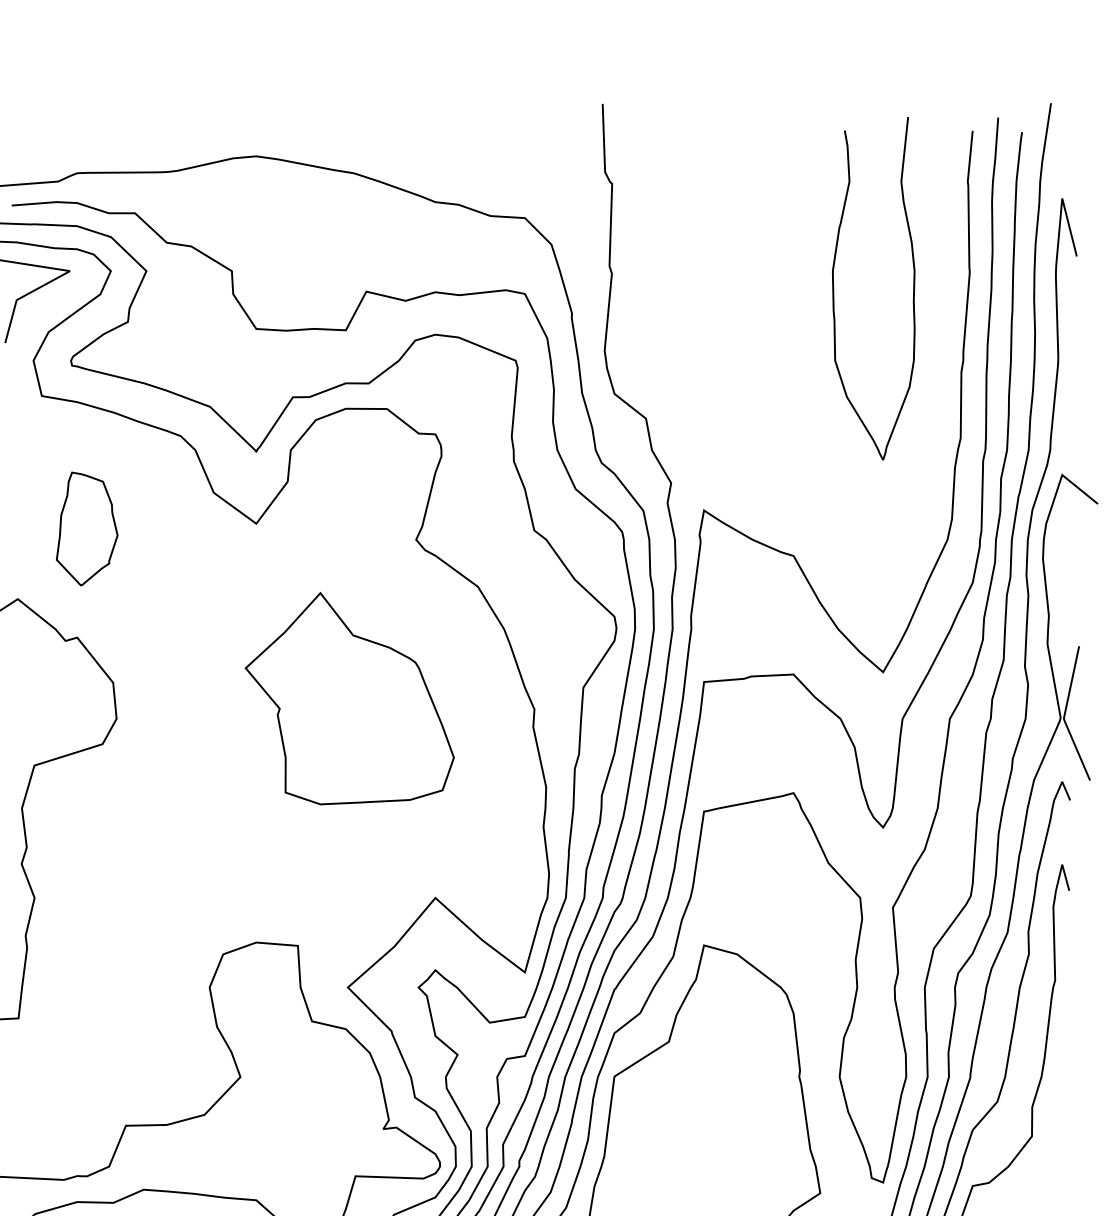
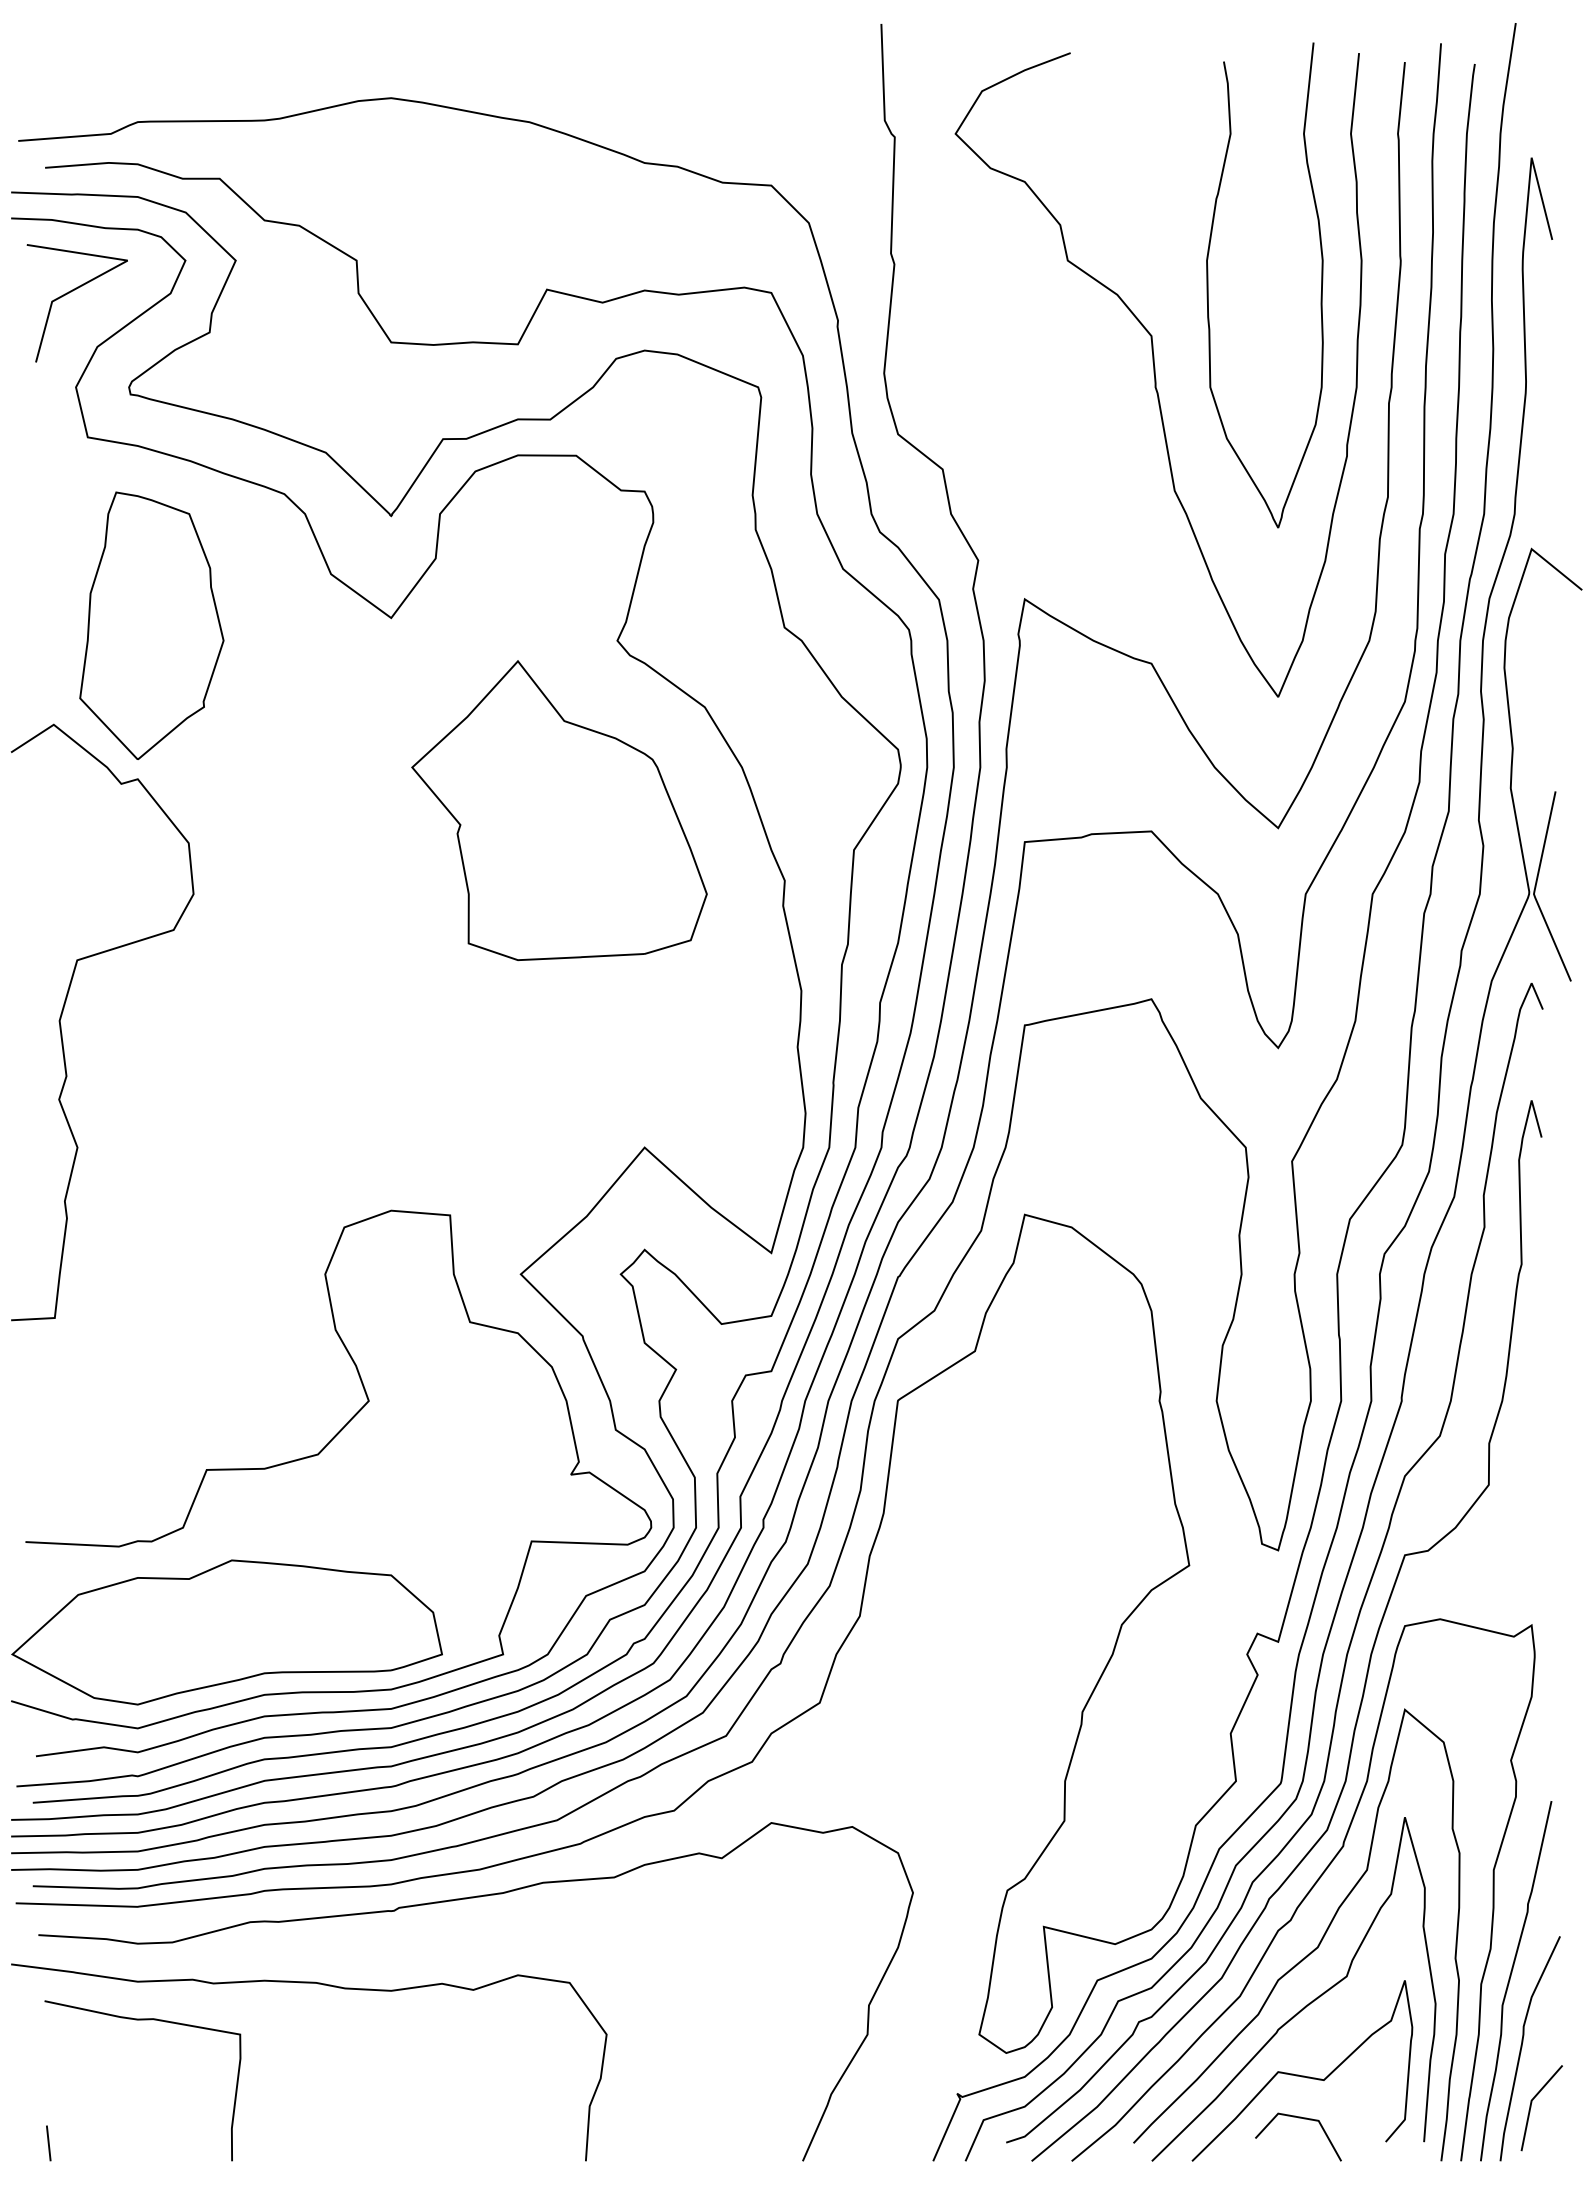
curve: (796, 351) -> (1155, 374), added
part: (86, 528) -> (151, 625), size x1.67
part: (349, 698) -> (559, 810), moved

